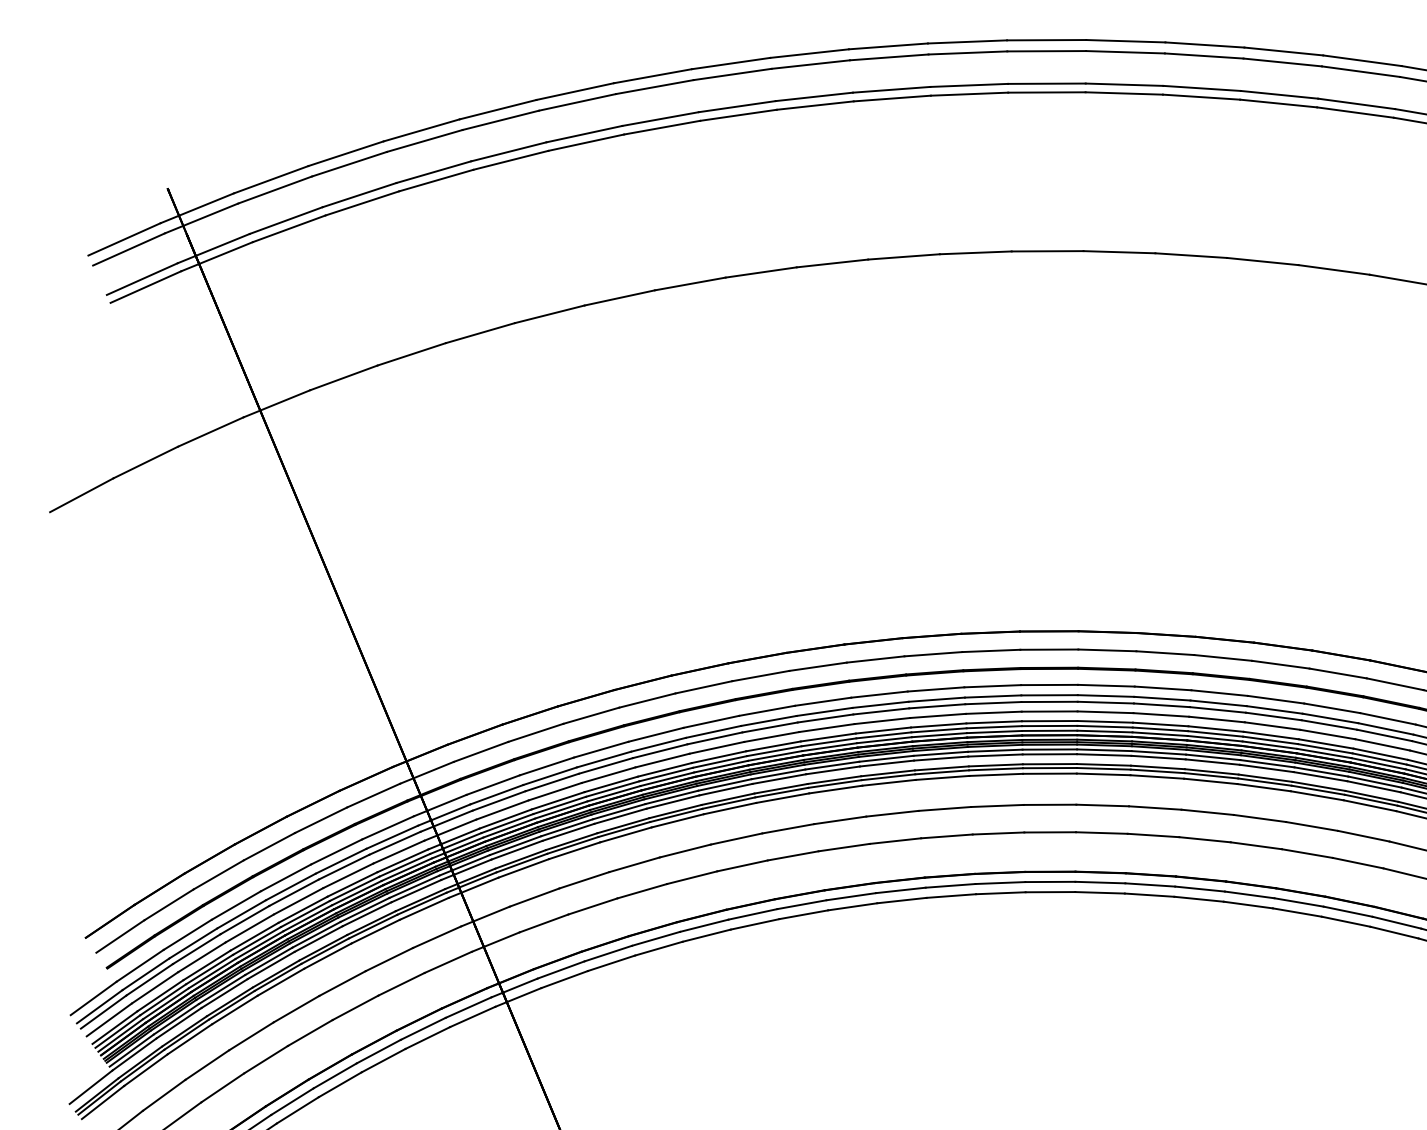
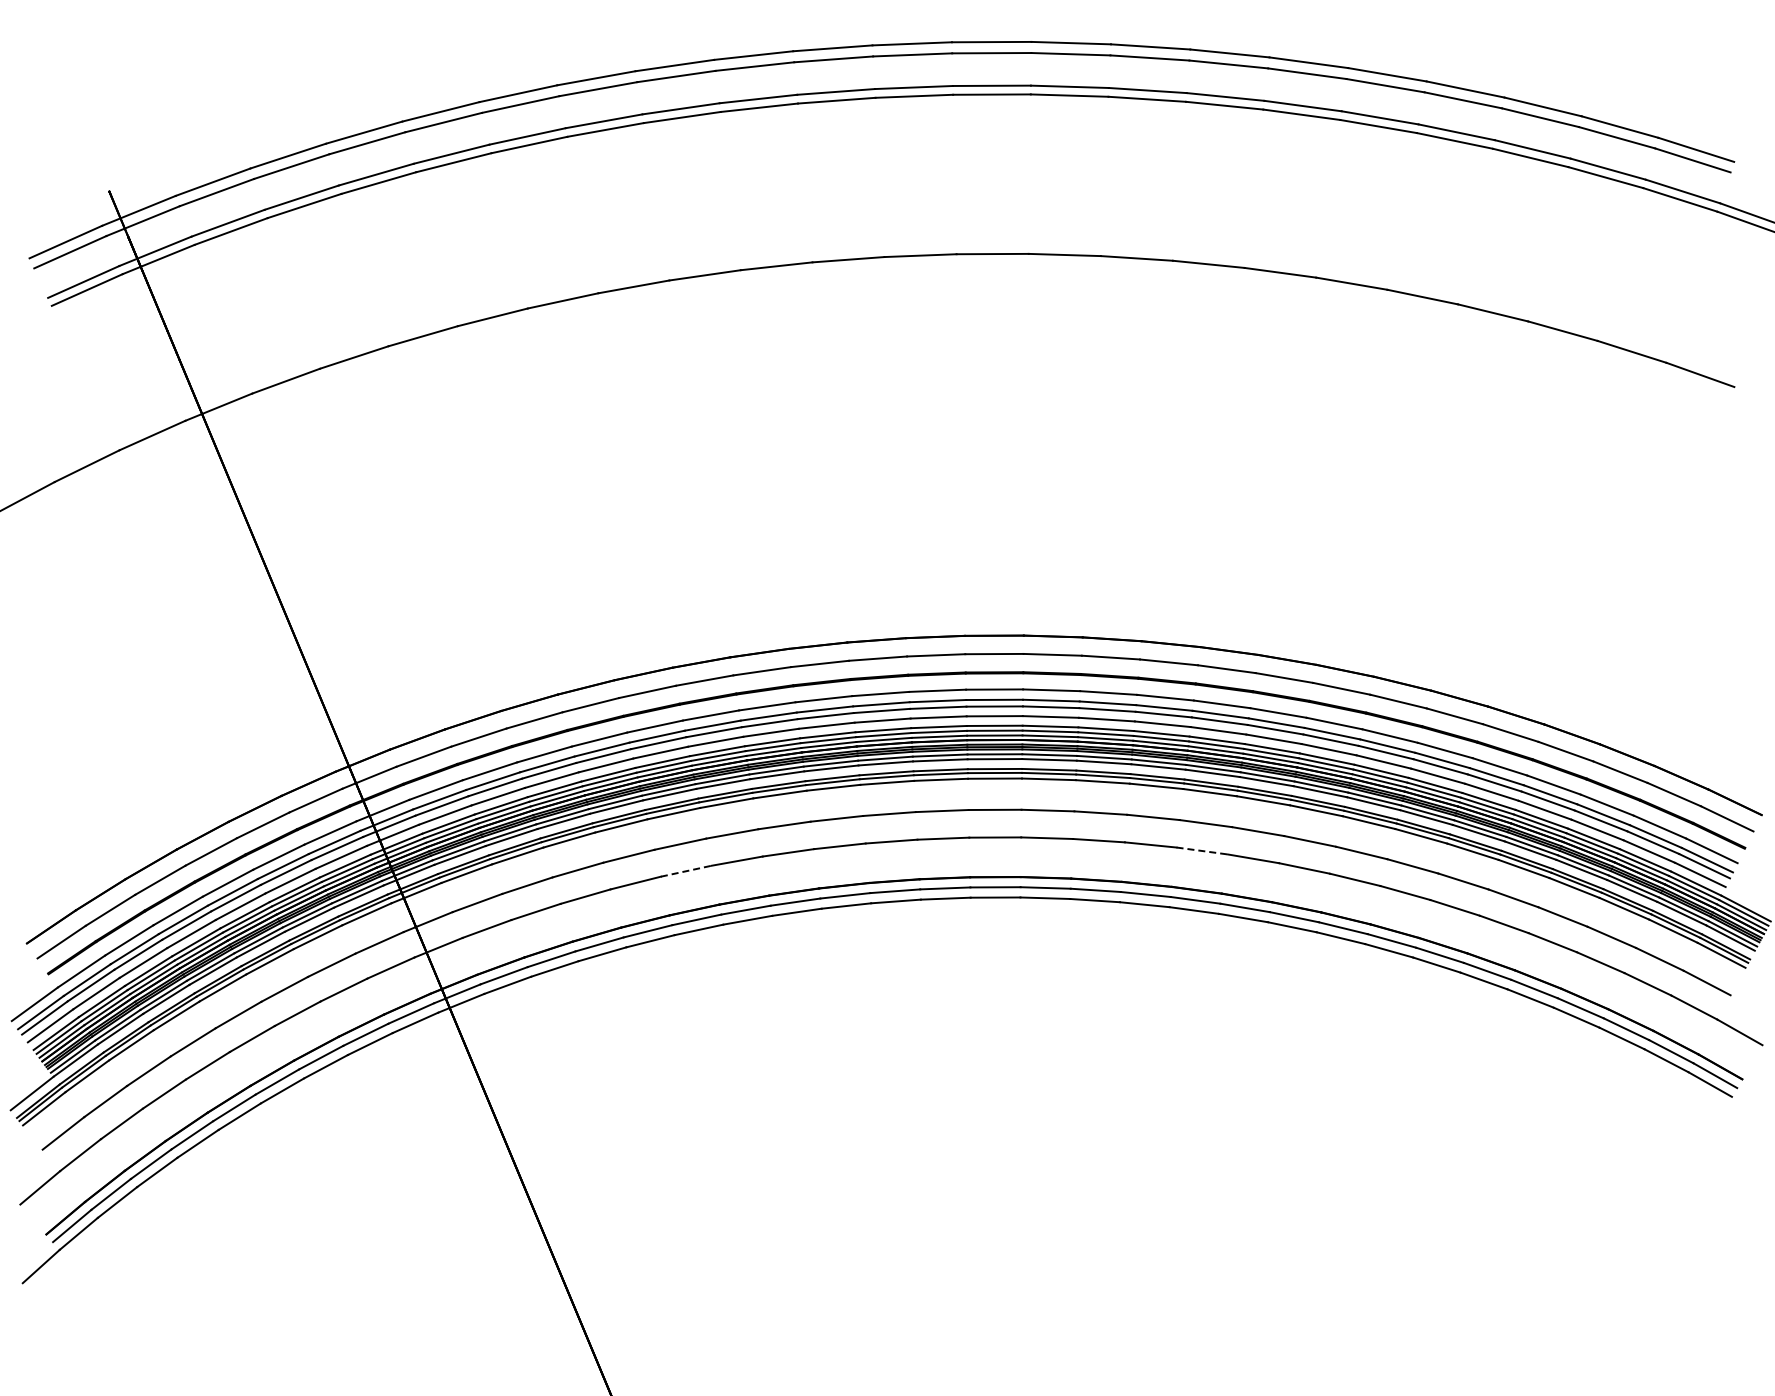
line: (1256, 846) -> (1202, 851), solid -> dashed
line: (742, 866) -> (686, 871), solid -> dashed

